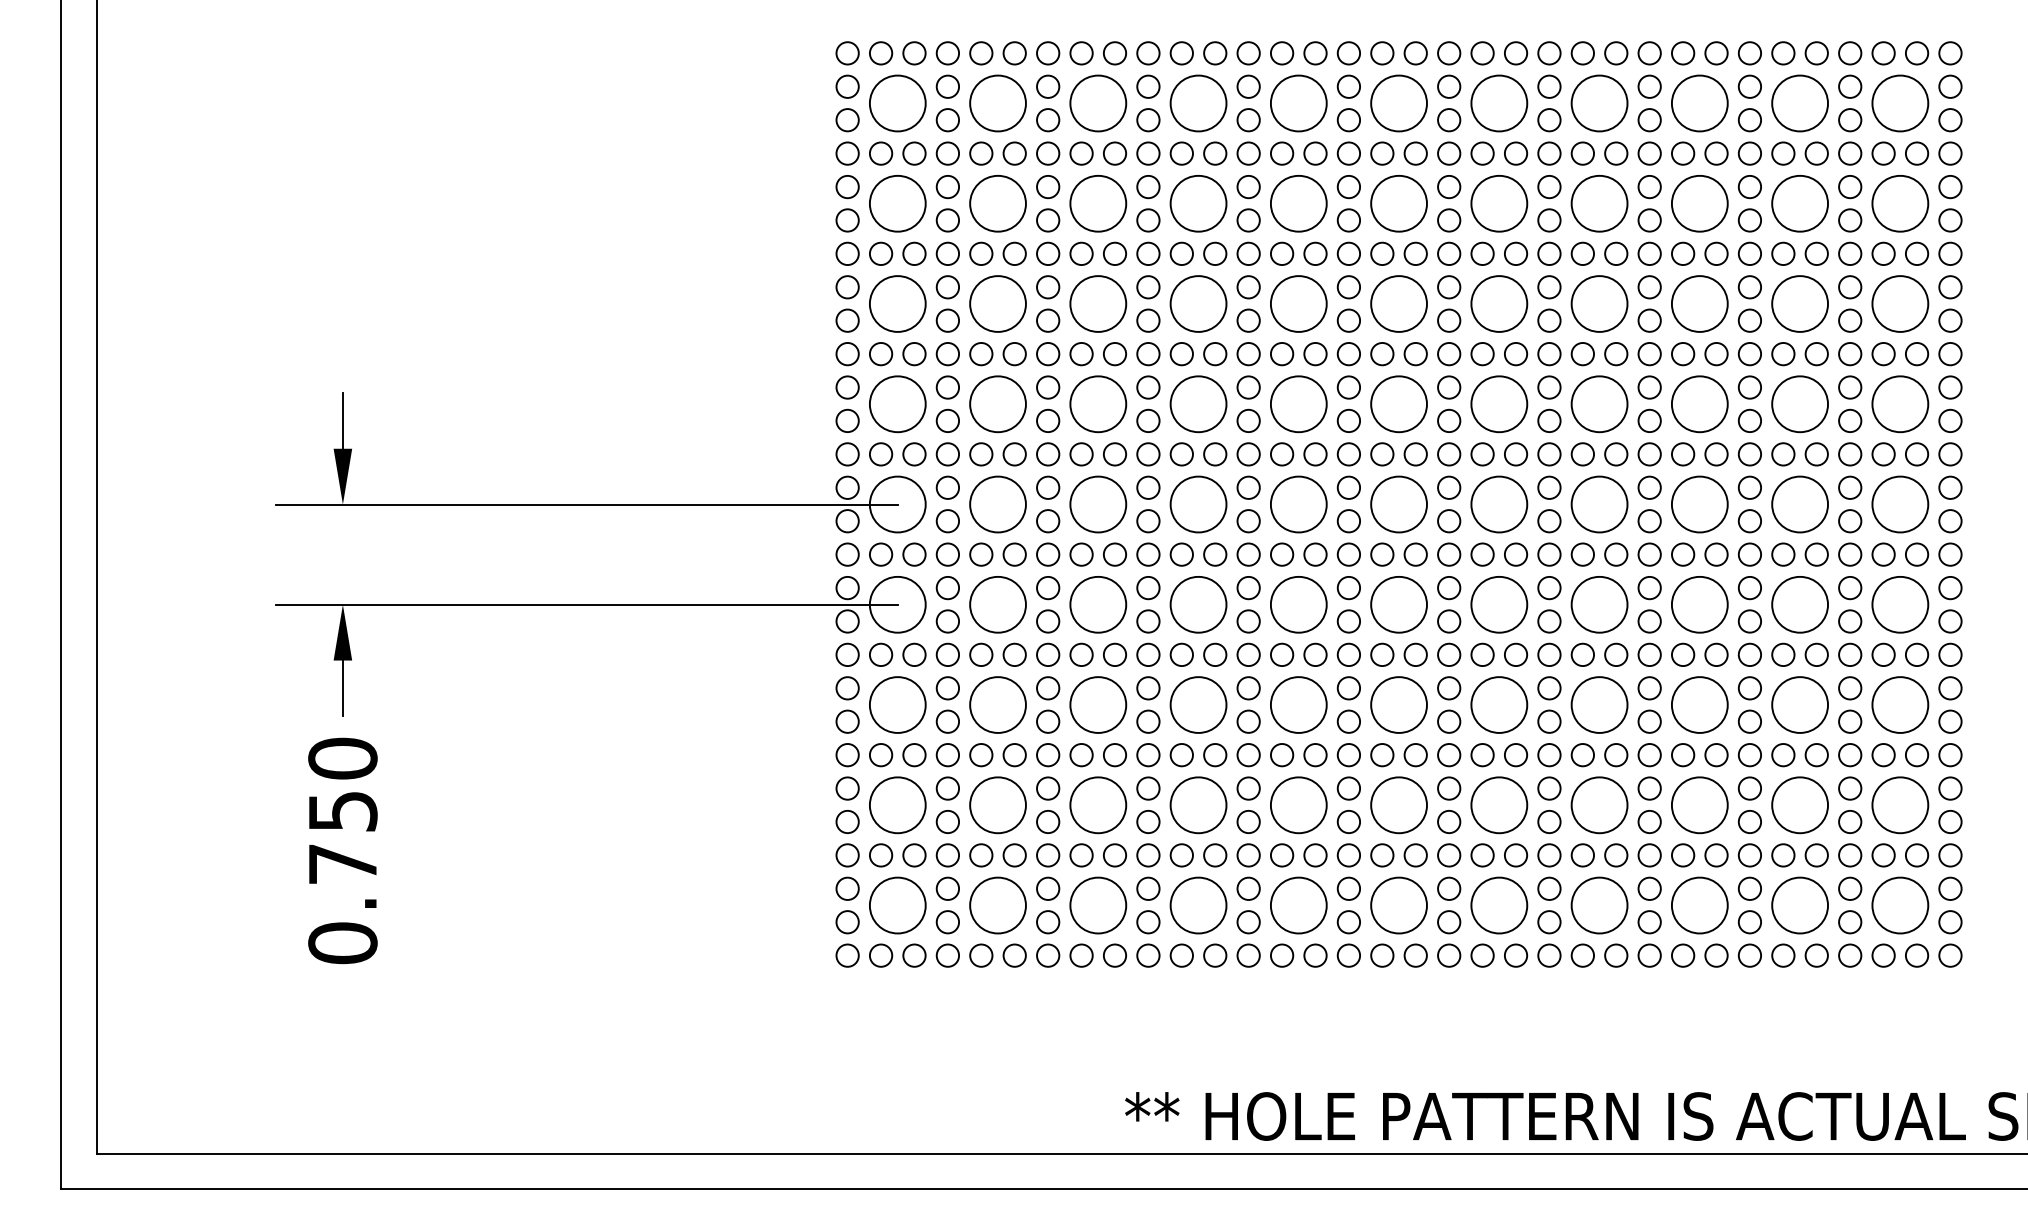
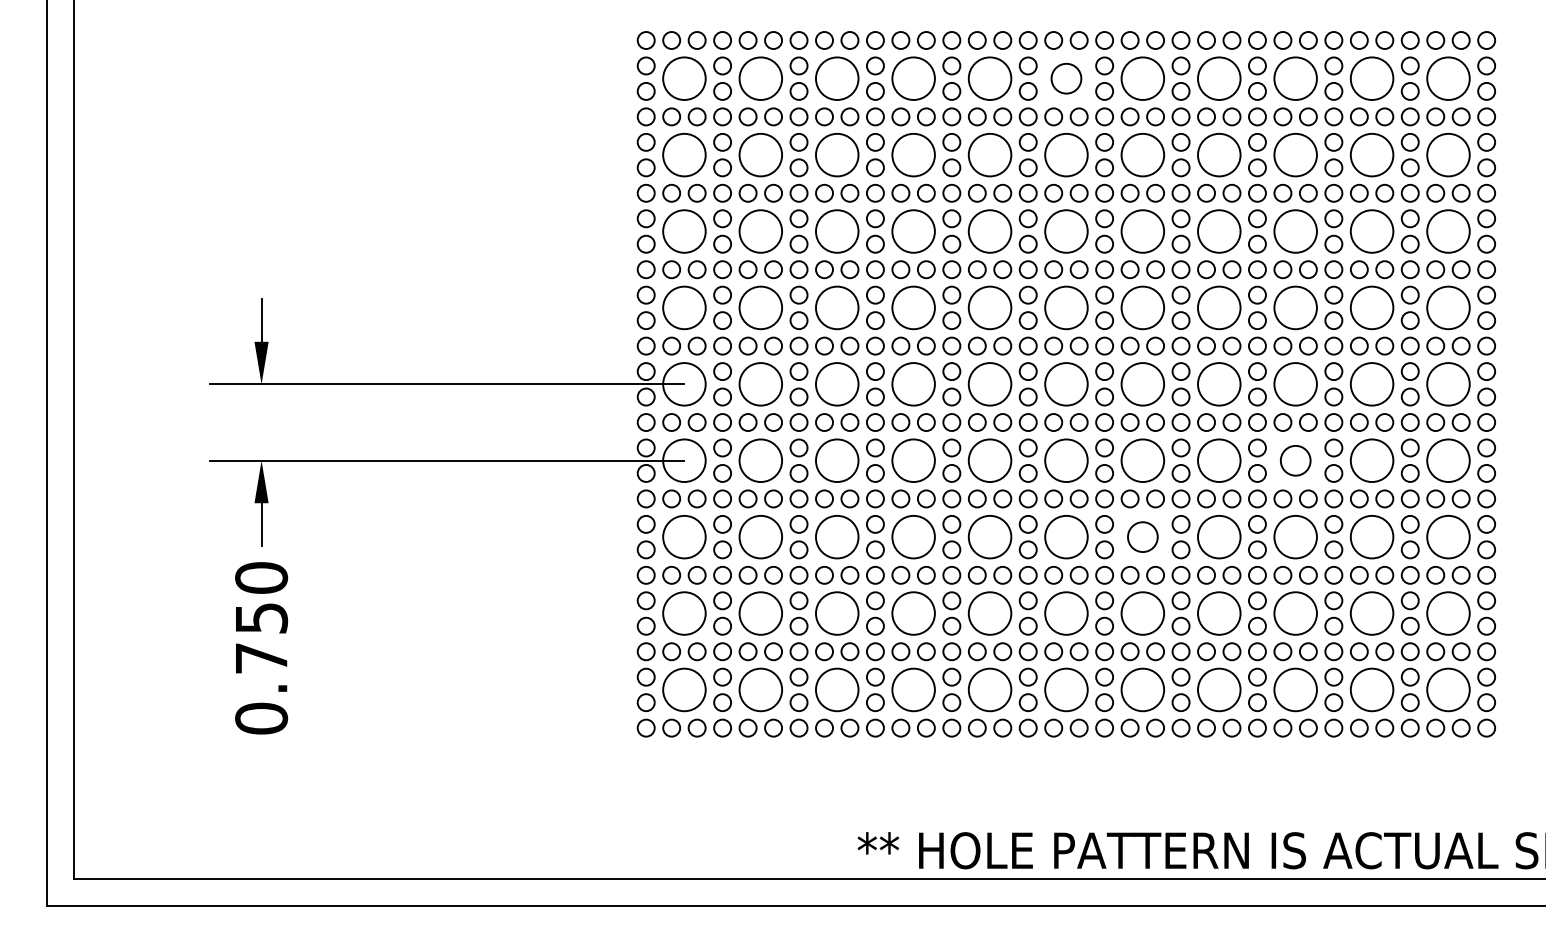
circle: (1398, 103) -> (1066, 78), size x0.7
circle: (1699, 604) -> (1295, 460), size x0.7
circle: (1499, 704) -> (1142, 536), size x0.7

